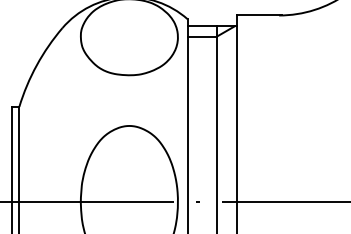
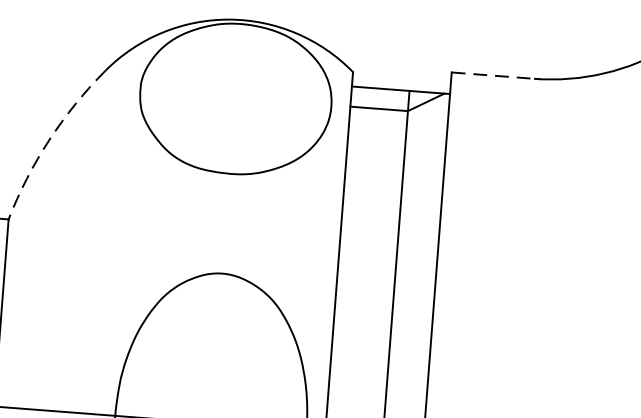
line: (260, 15) -> (497, 75), solid -> dashed
arc: (36, 65) -> (48, 140), solid -> dashed

